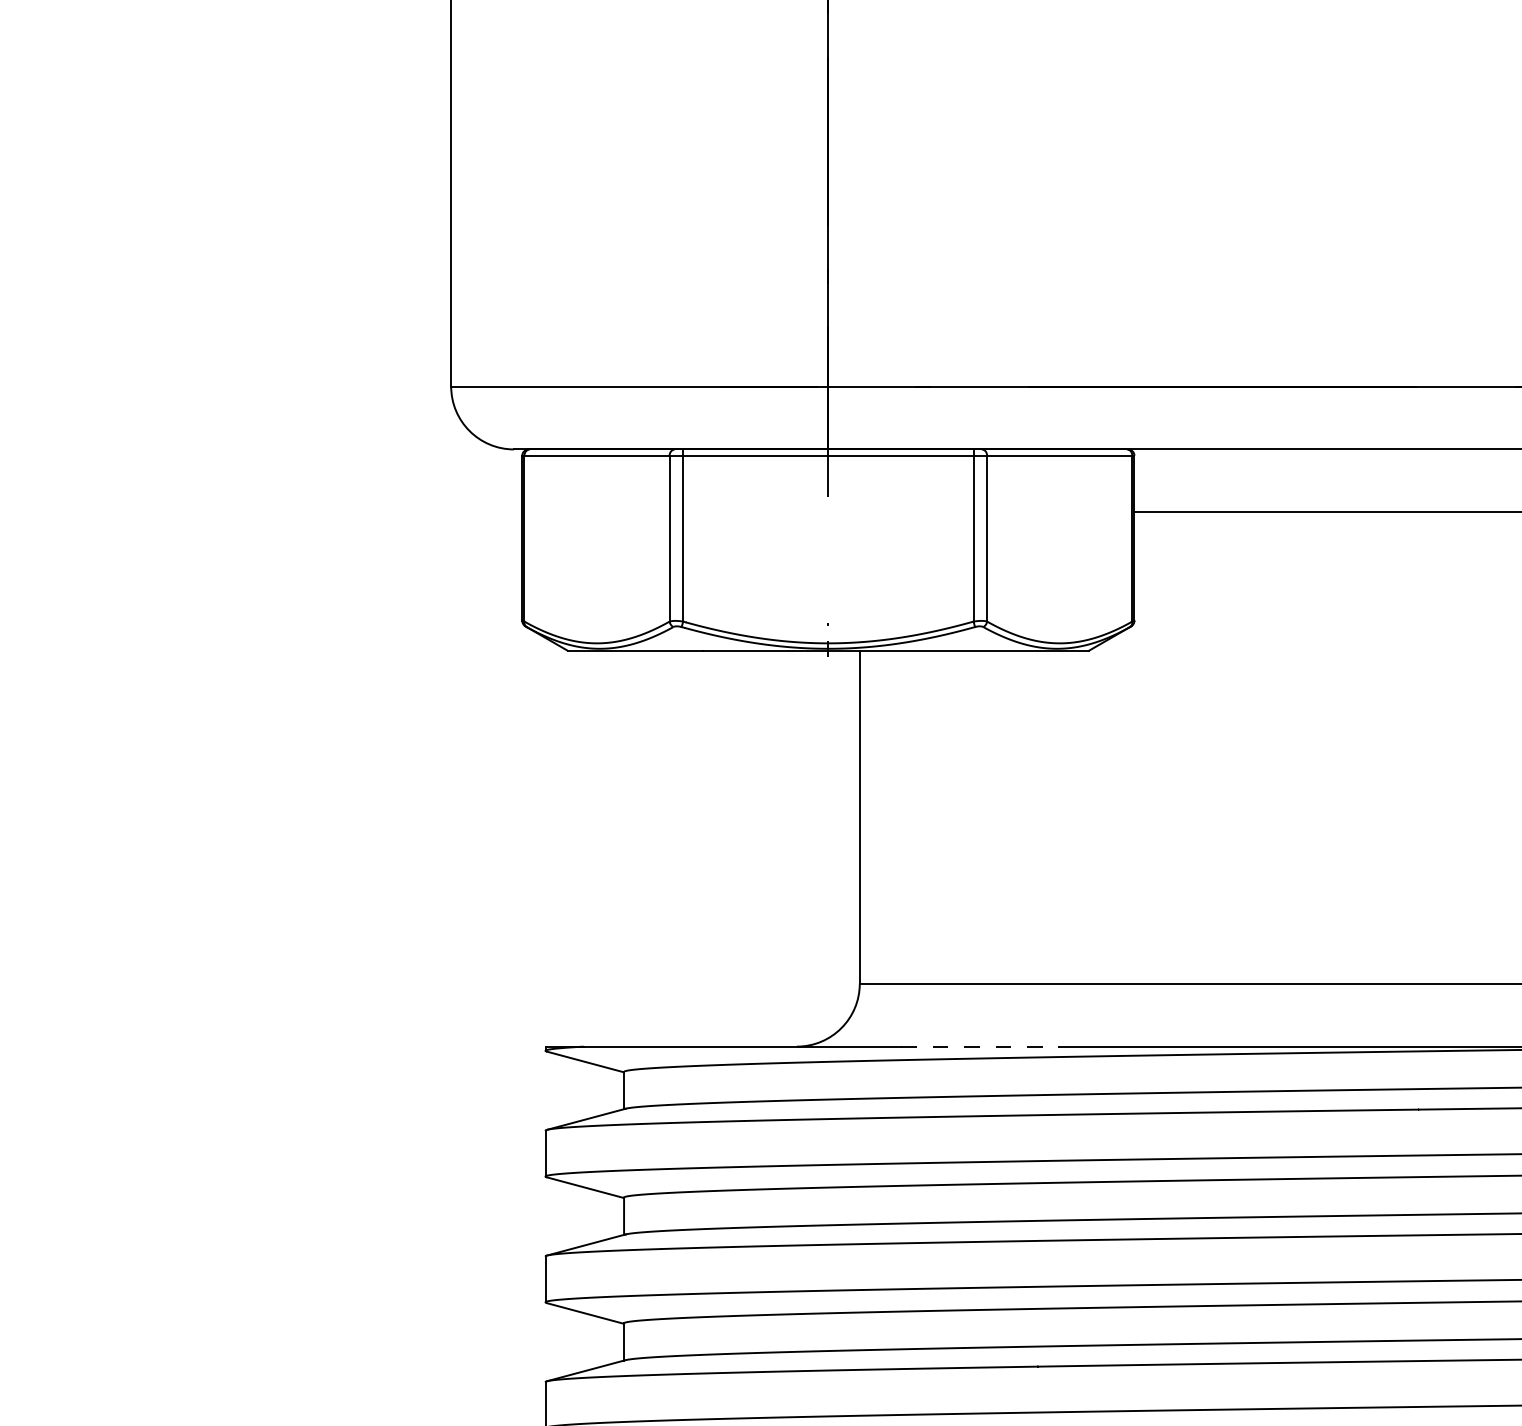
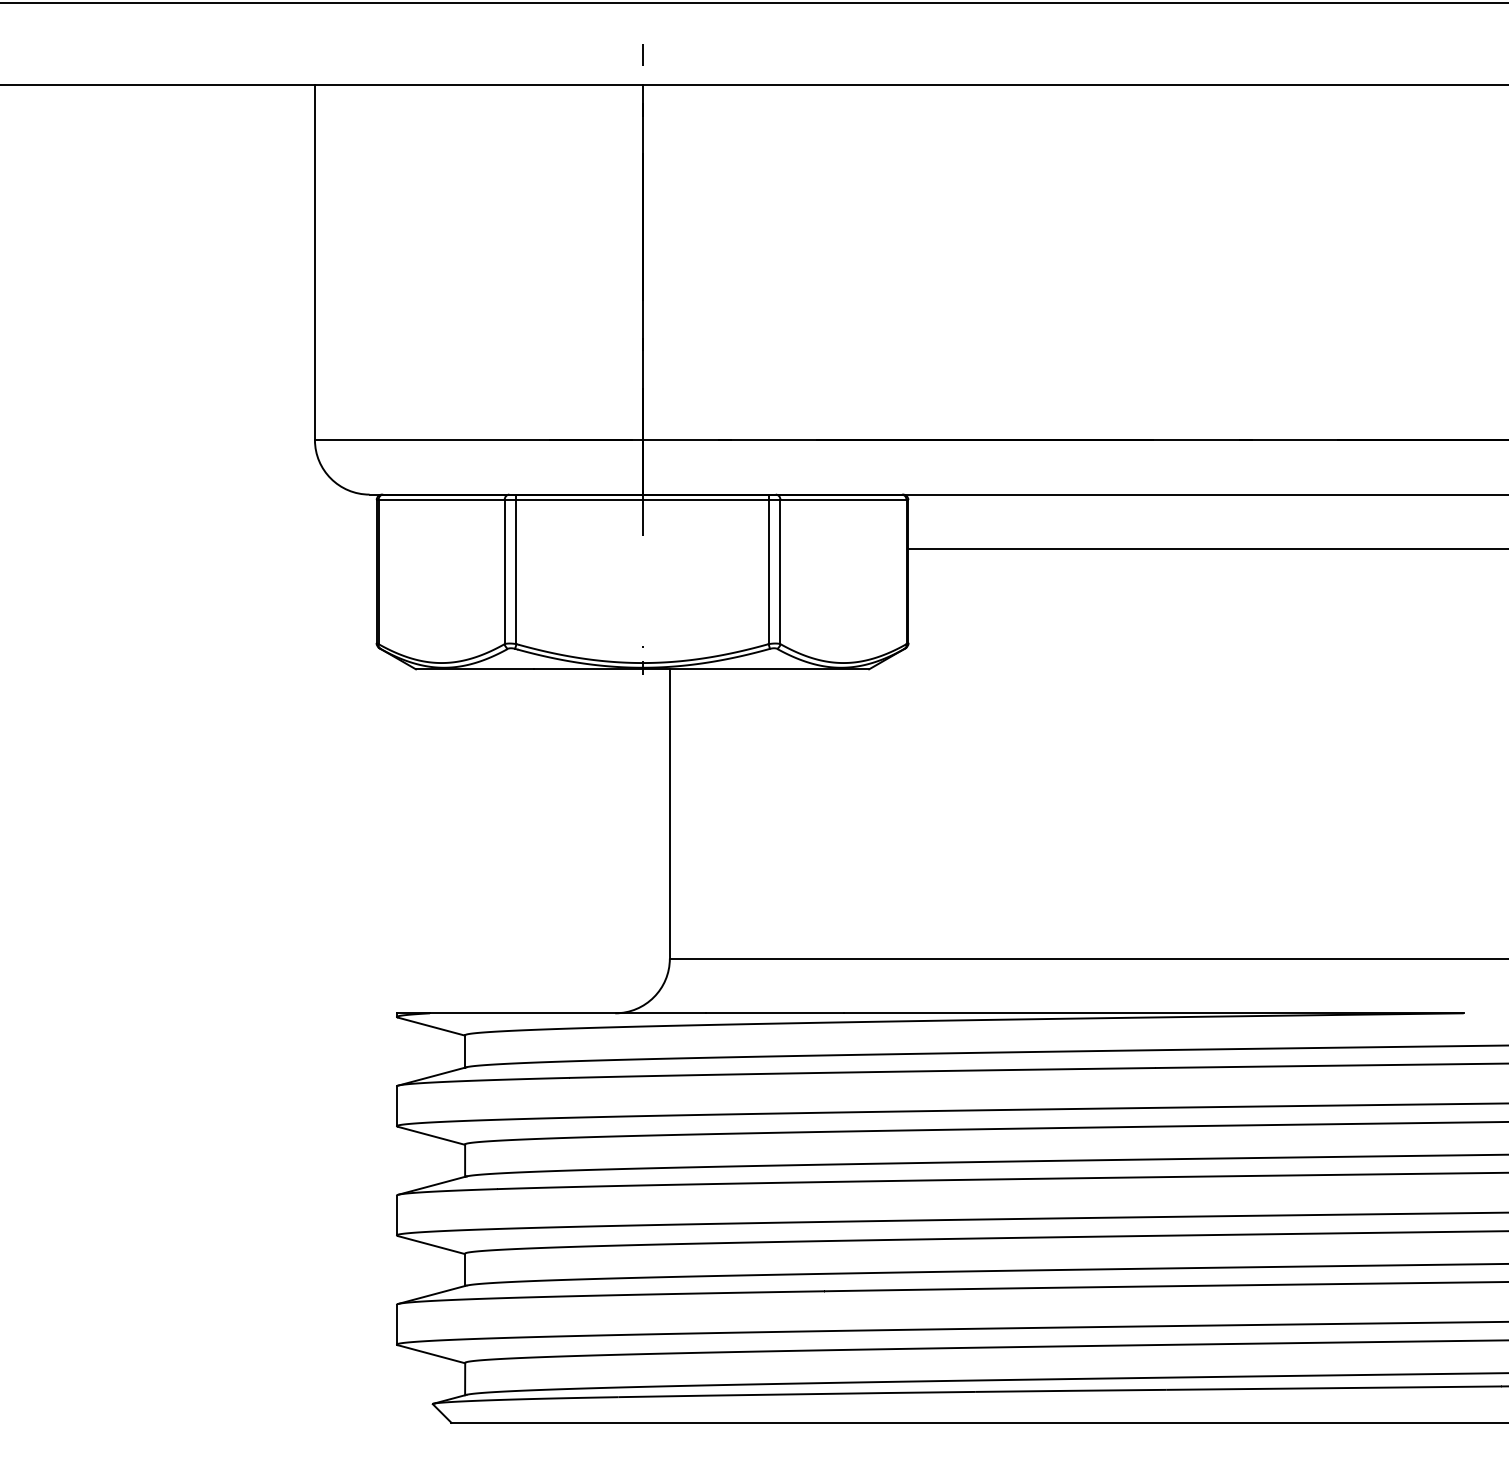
line: (980, 1046) -> (774, 1013), dashed -> solid

